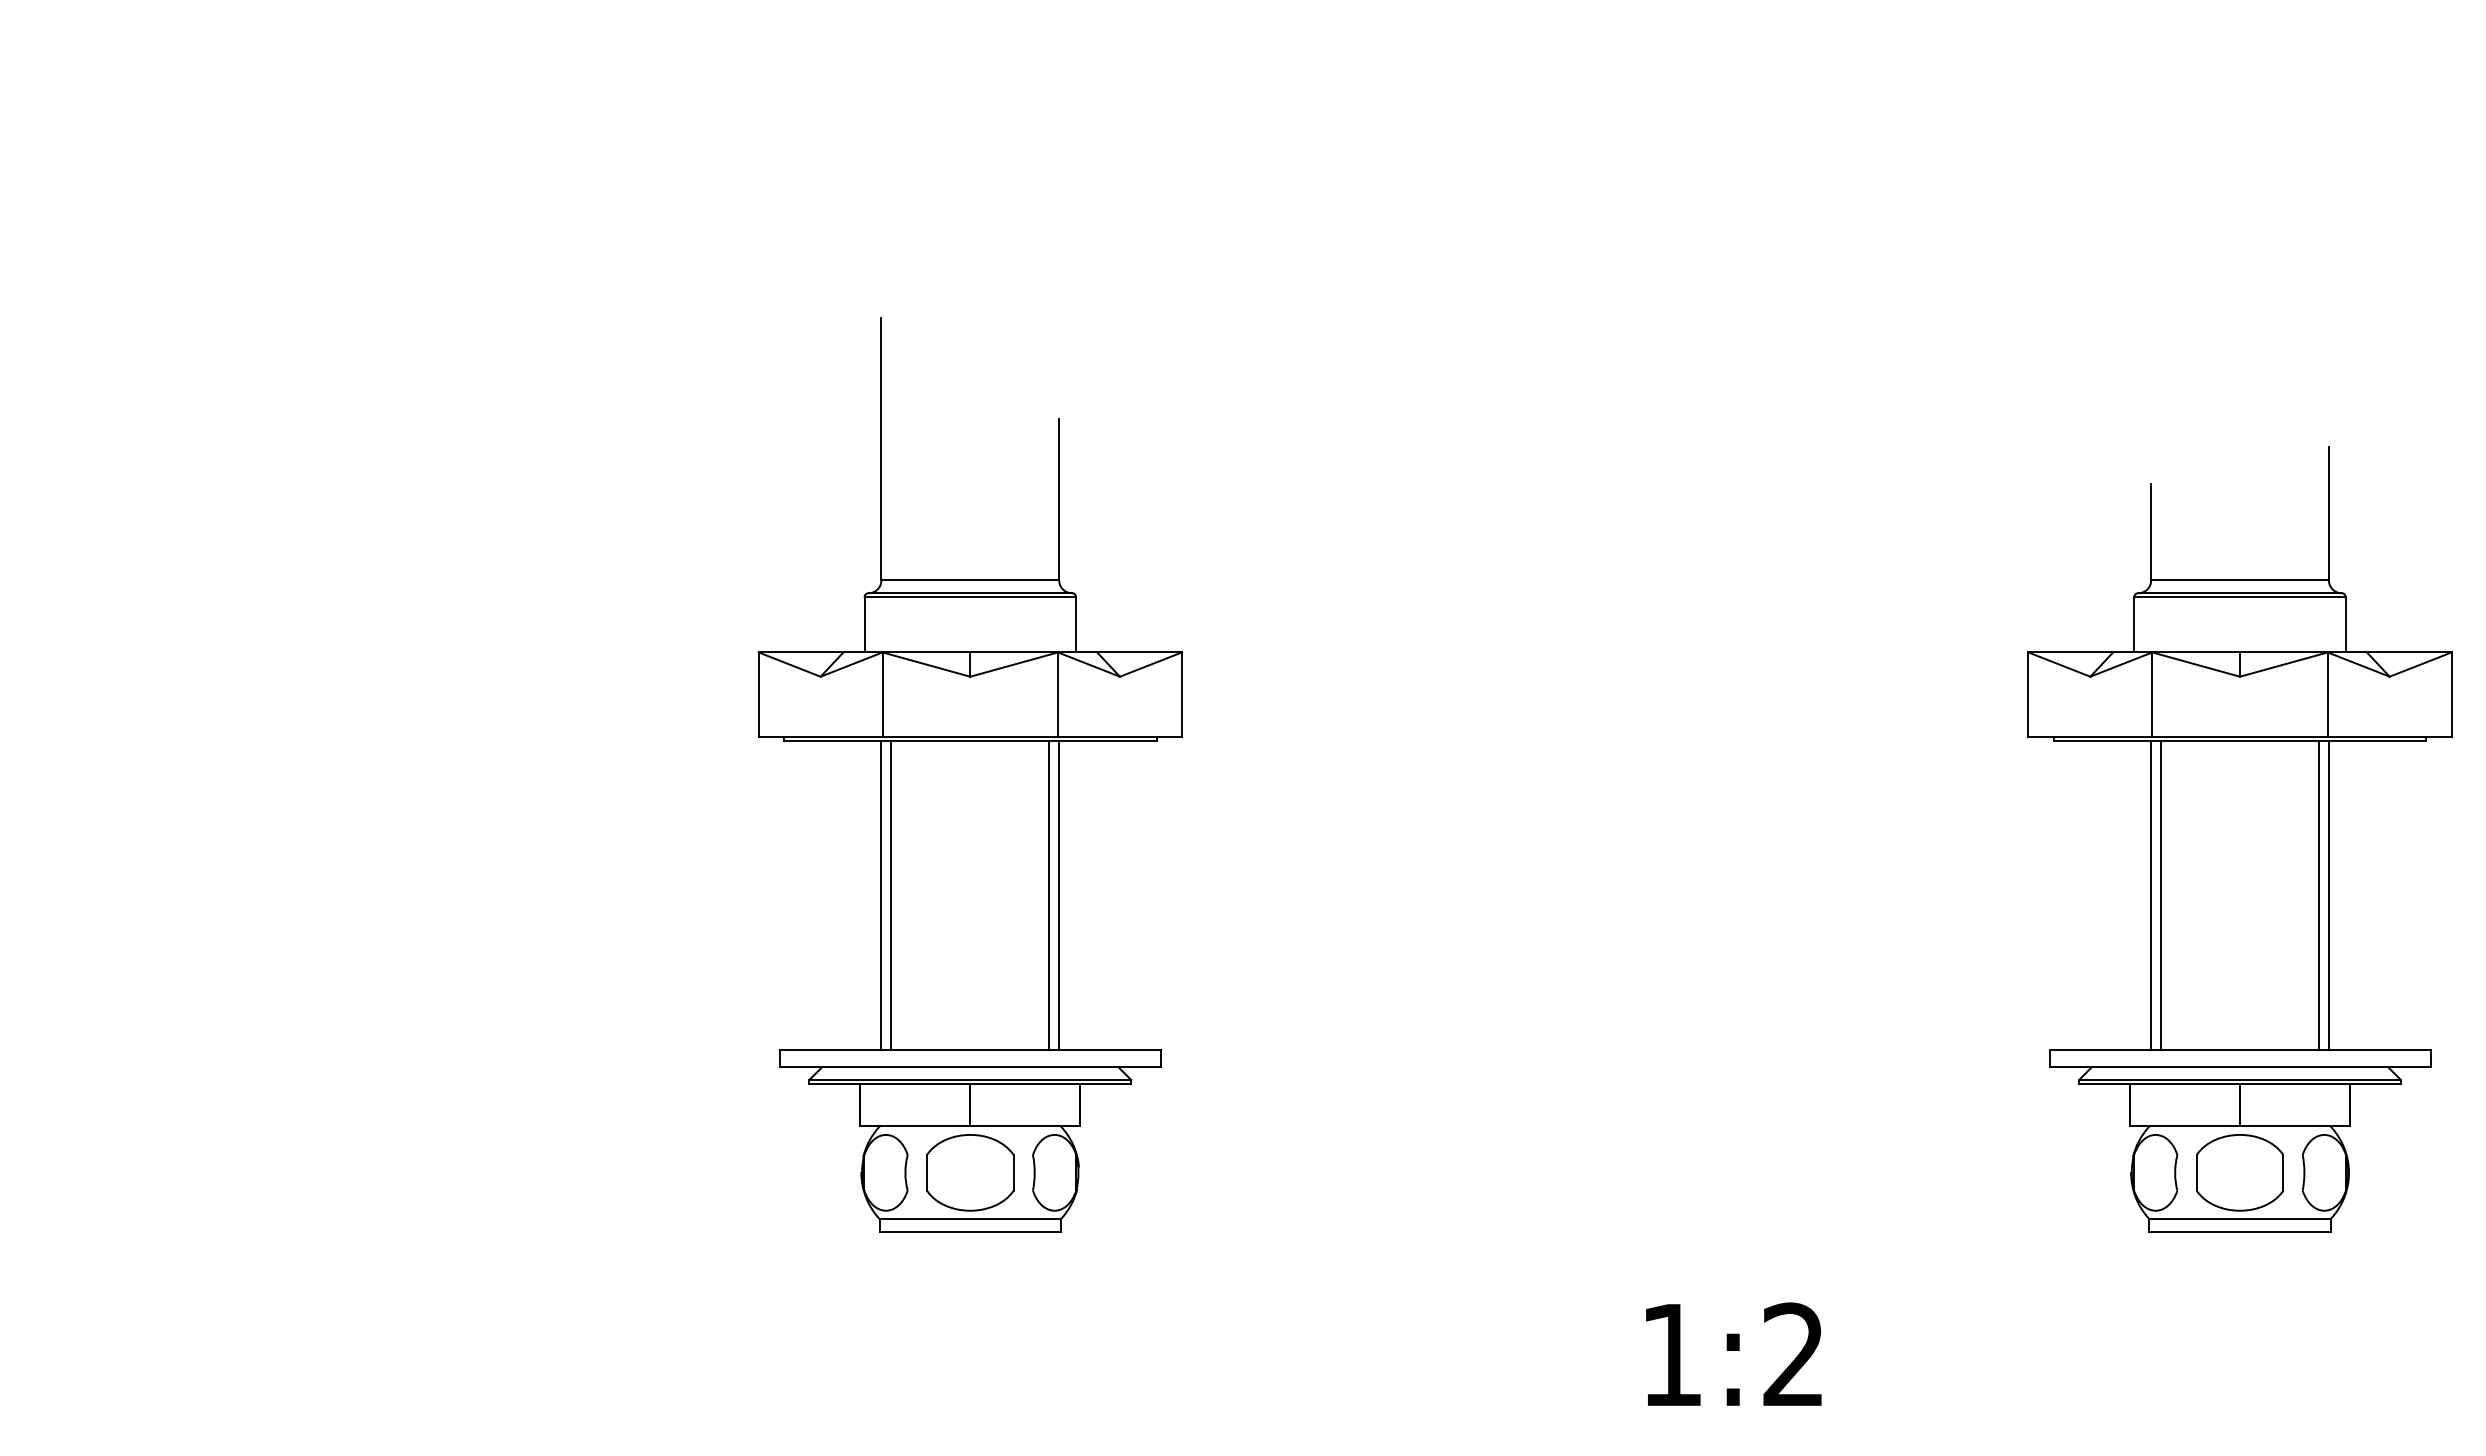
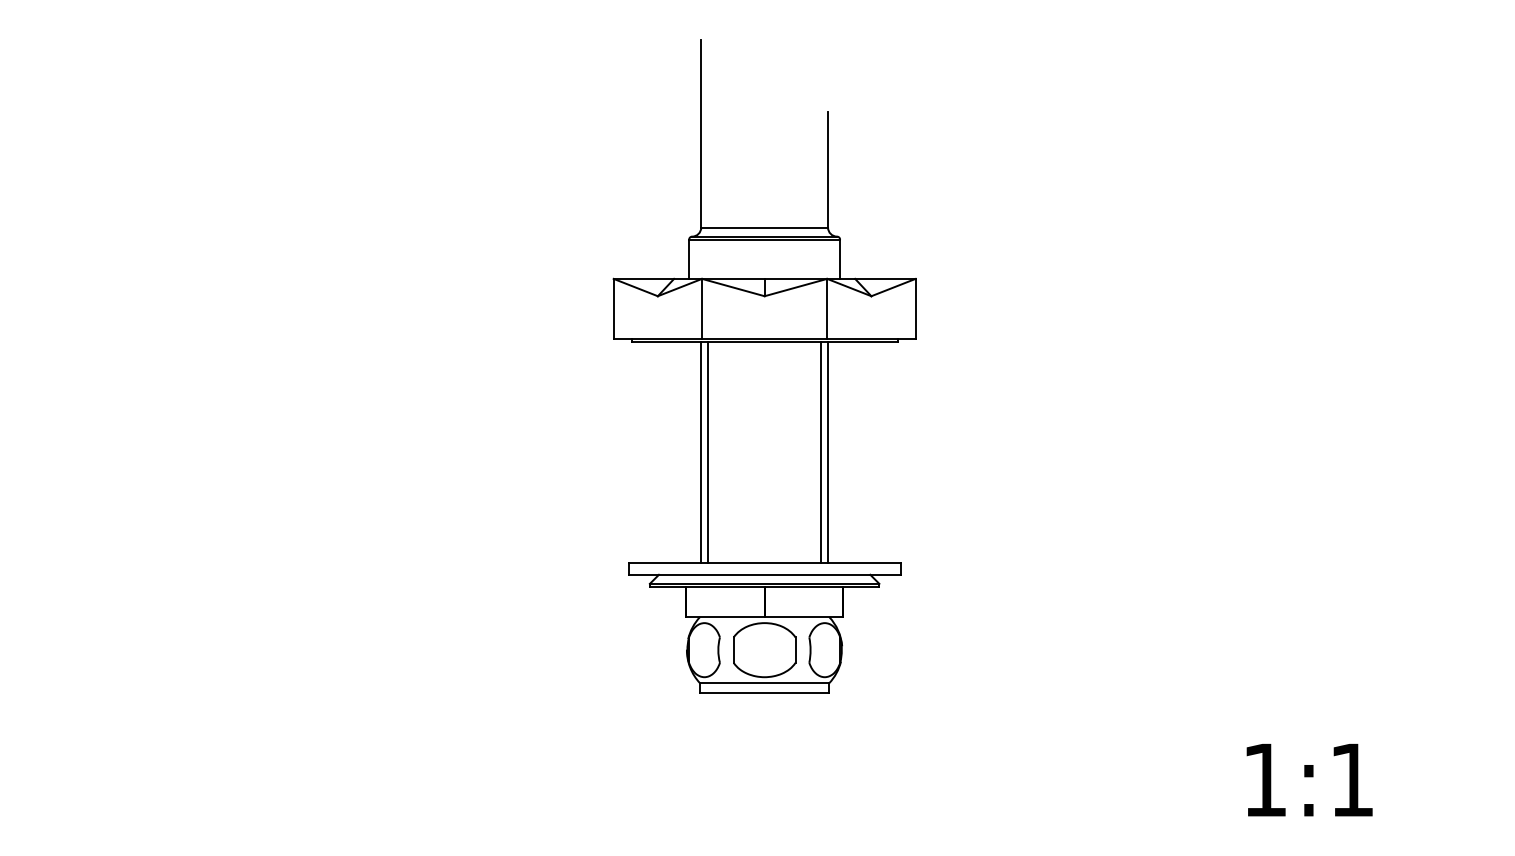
text: (1792, 1353) -> (1351, 779), 1:2 -> 1:1

